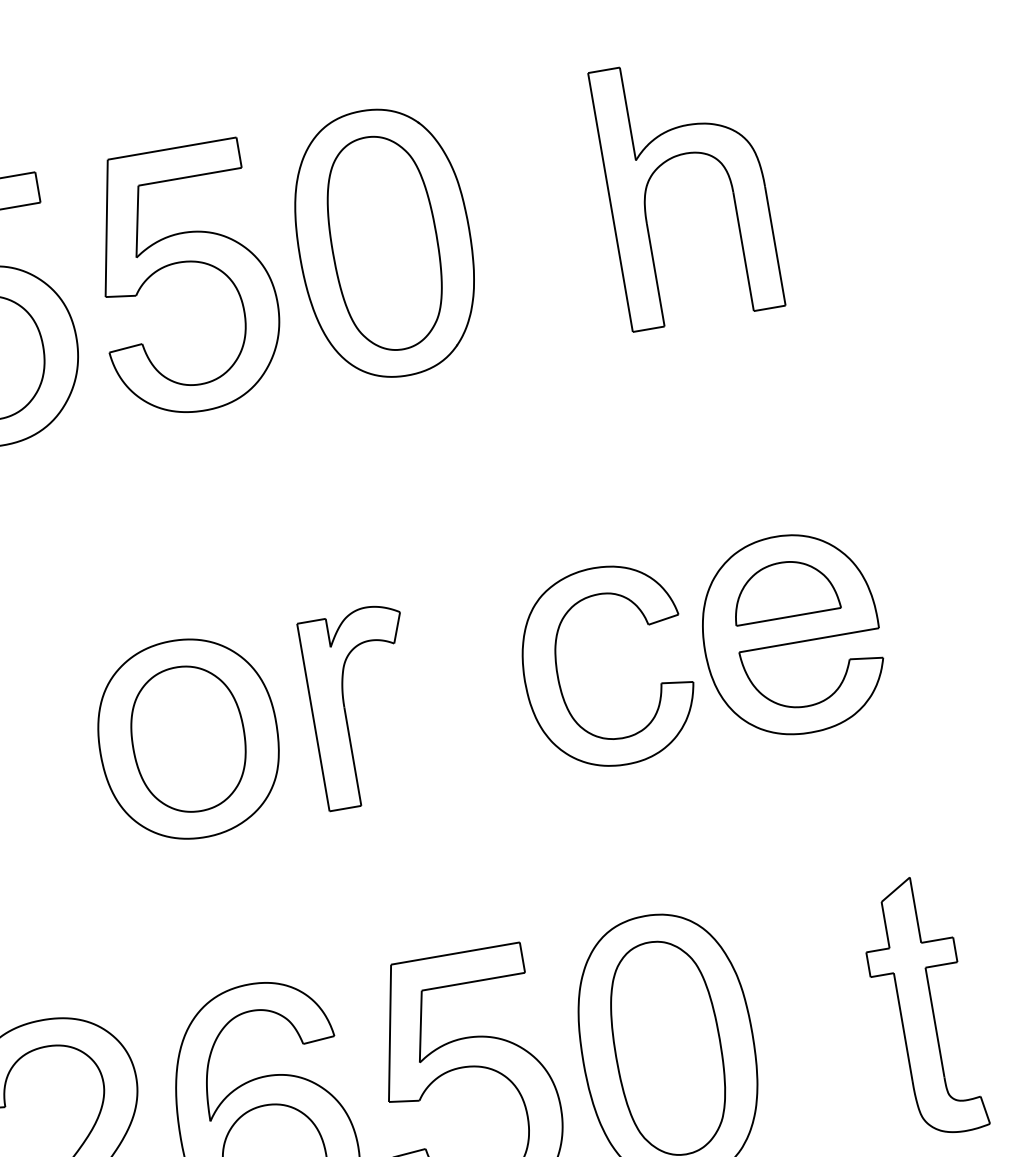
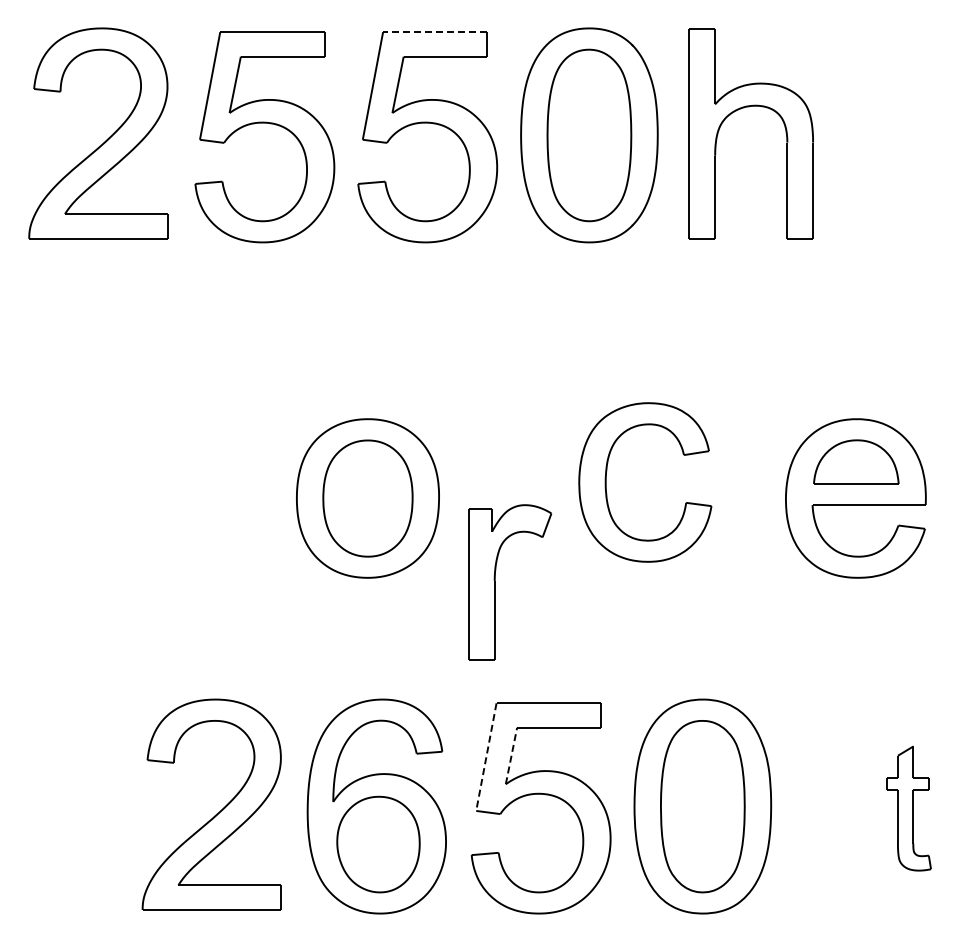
line: (171, 149) -> (434, 32), solid -> dashed
part: (673, 159) -> (744, 108), moved
part: (558, 675) -> (606, 482), moved
part: (345, 709) -> (495, 582), moved
part: (922, 1006) -> (908, 808), size x0.6
line: (420, 1027) -> (511, 756), solid -> dashed
line: (390, 1033) -> (486, 757), solid -> dashed

